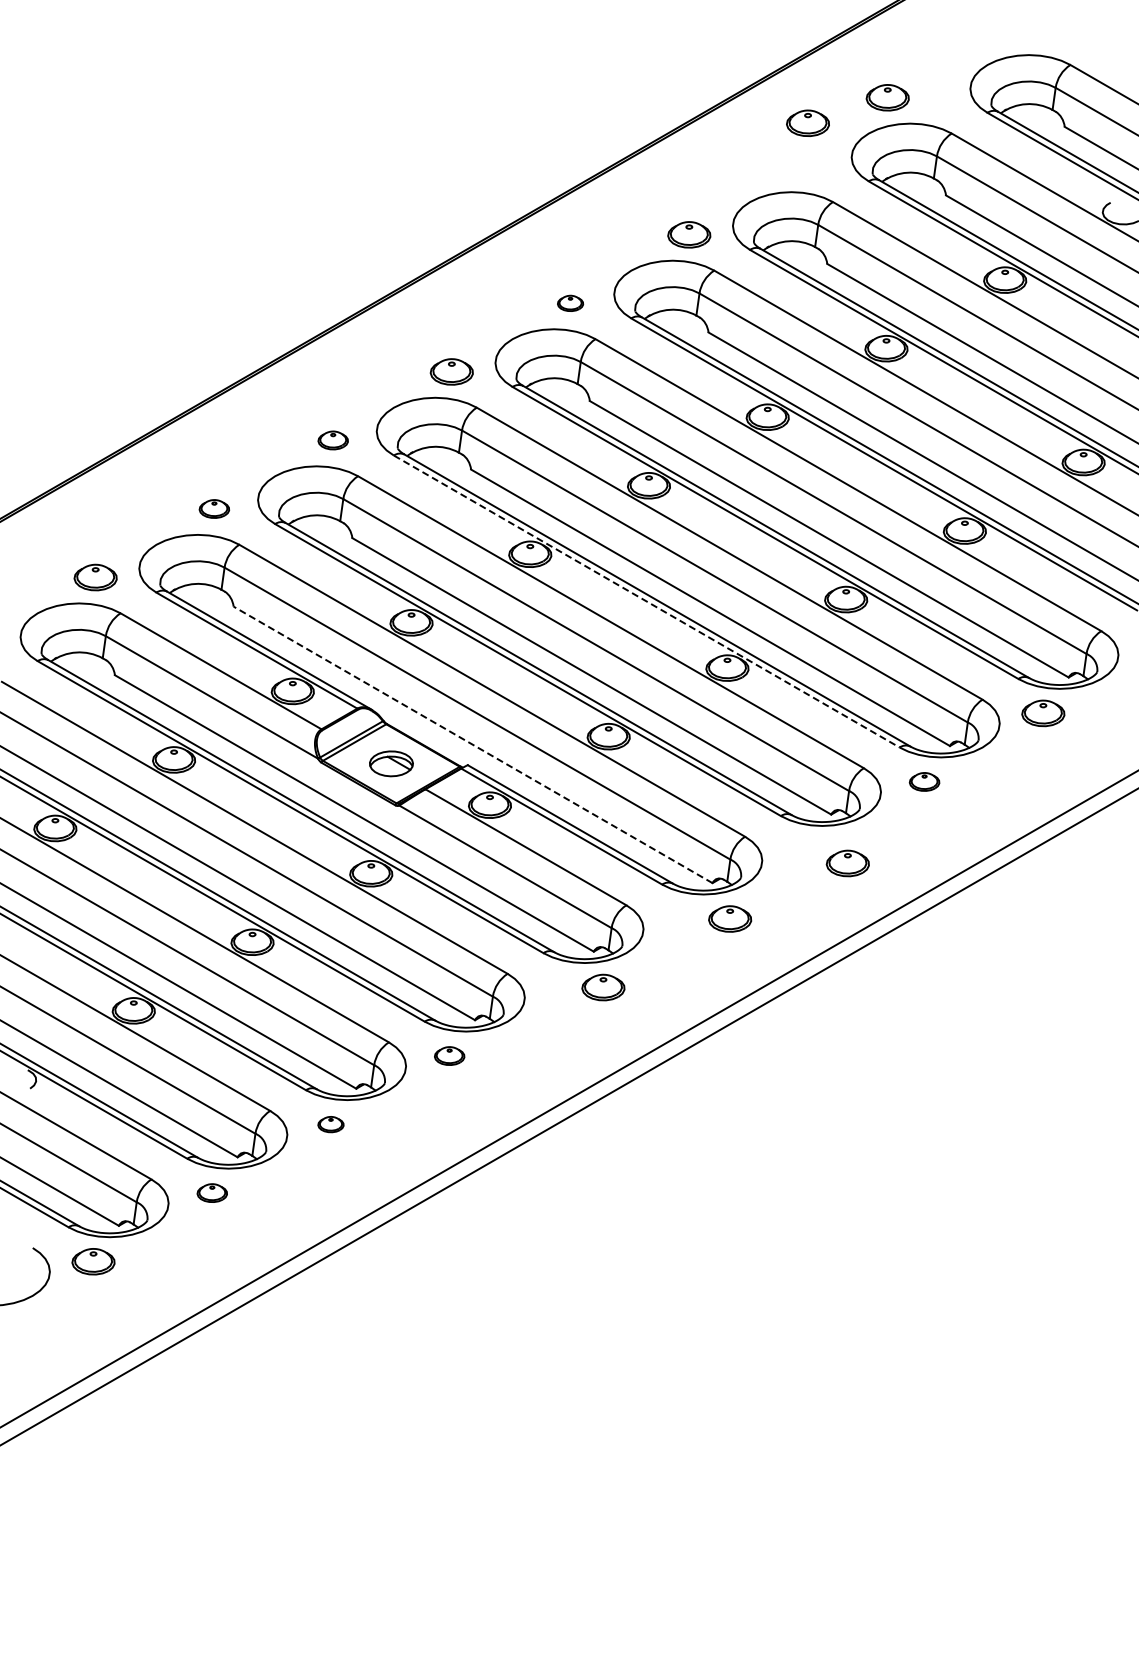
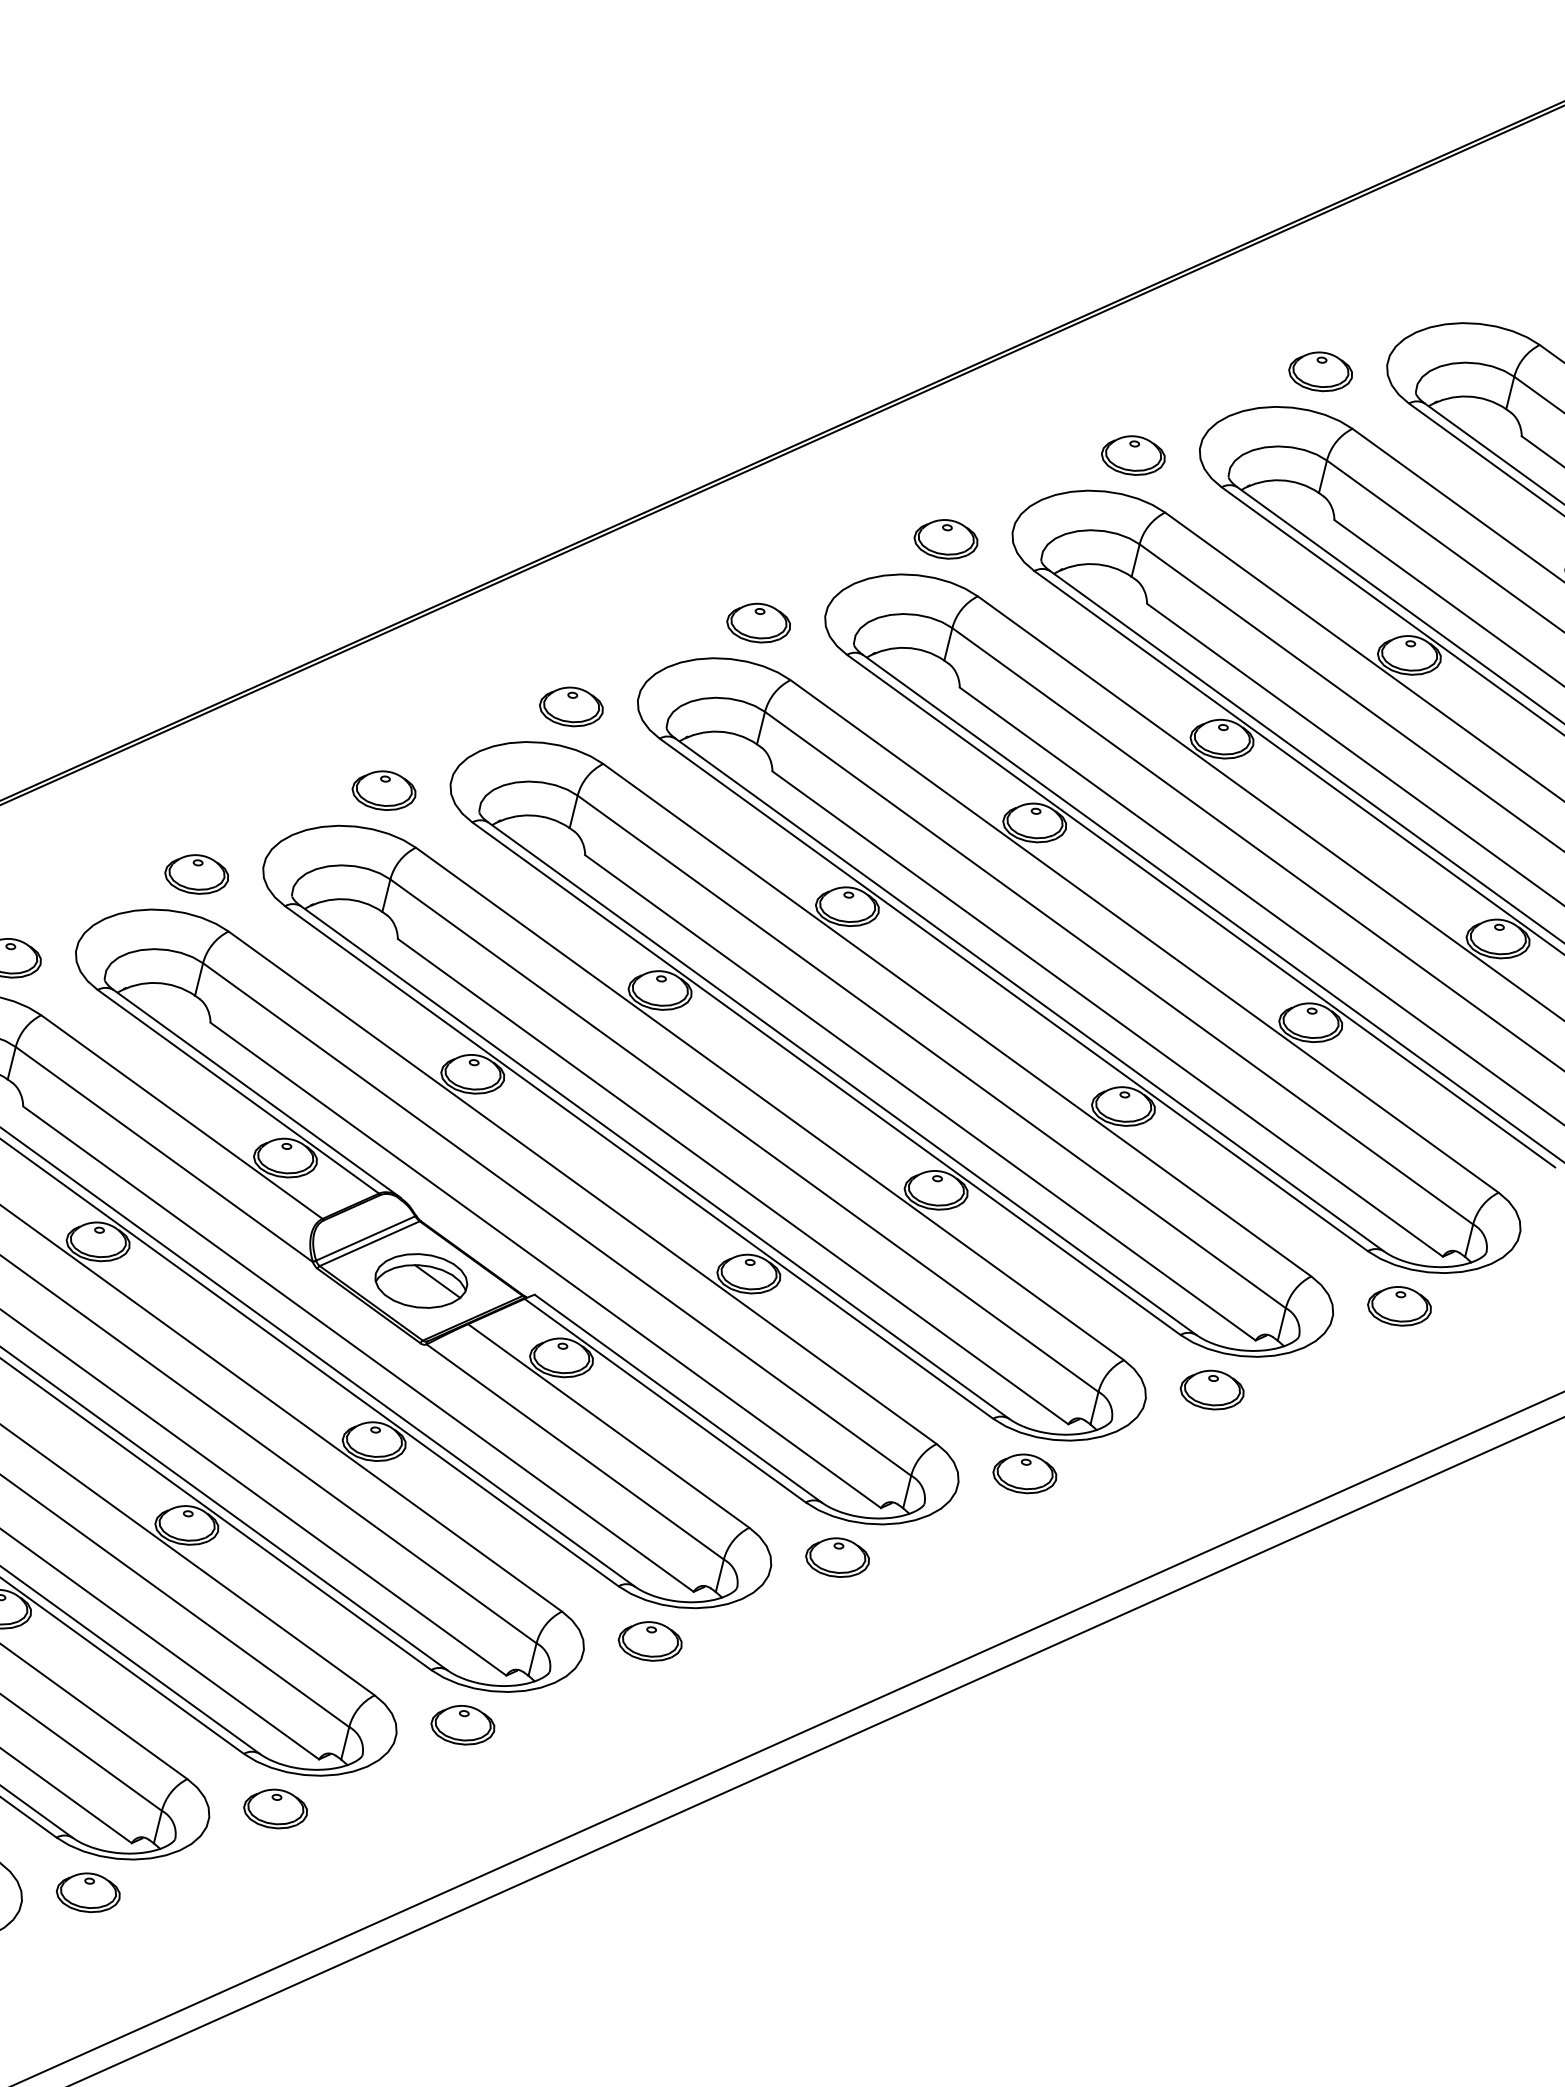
part: (887, 97) -> (1320, 371), moved
part: (807, 122) -> (1132, 454), moved
part: (570, 303) -> (758, 623), size x1.67
part: (333, 440) -> (384, 790), size x1.43
part: (214, 508) -> (197, 873), size x1.43
line: (646, 601) -> (826, 1078), dashed -> solid
line: (472, 744) -> (544, 1264), dashed -> solid
part: (391, 763) -> (421, 1280), size x1.43
part: (924, 781) -> (1212, 1389), size x1.43
part: (847, 863) -> (1024, 1473), moved
part: (730, 918) -> (838, 1556), moved
part: (603, 987) -> (650, 1641), moved
part: (449, 1055) -> (462, 1724), size x1.43
part: (330, 1124) -> (275, 1808), size x1.67
part: (212, 1192) -> (88, 1891), size x1.43

